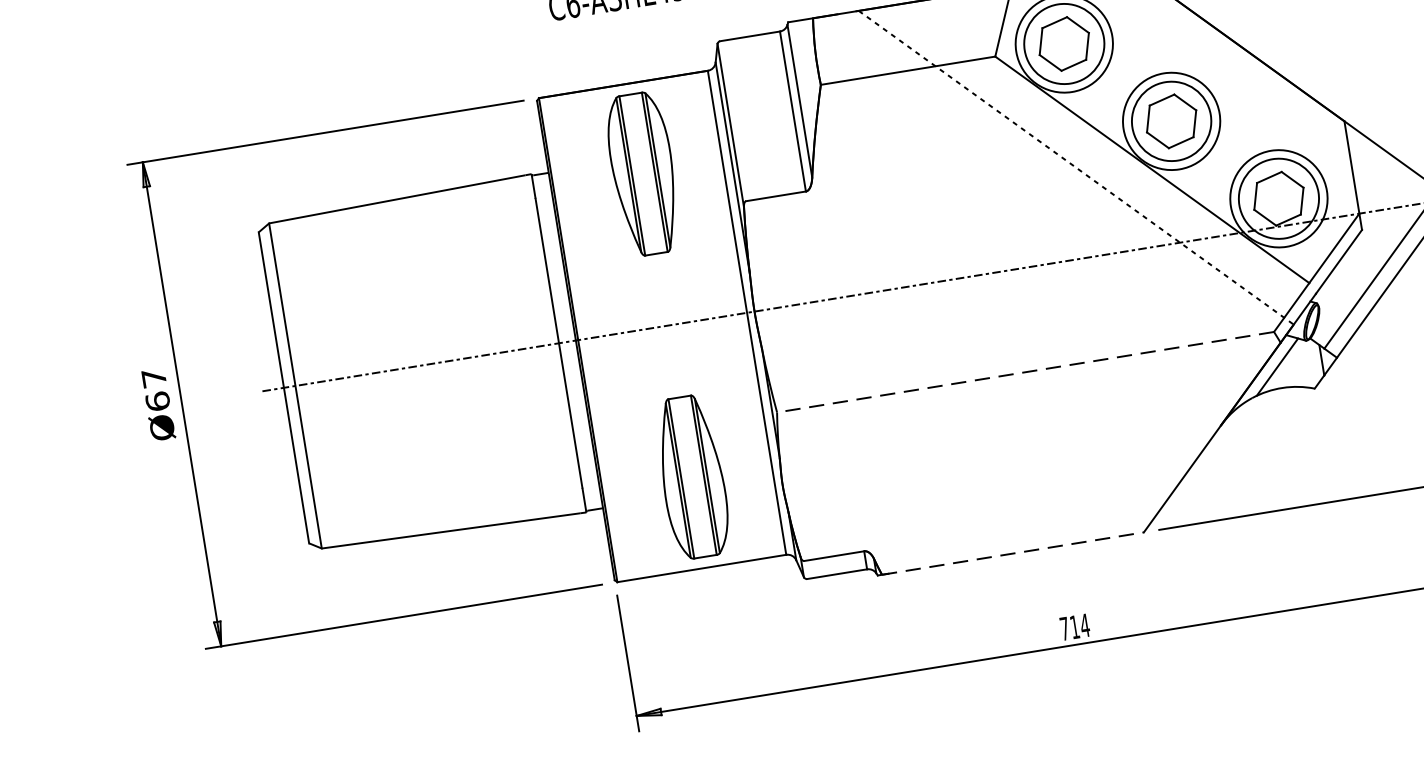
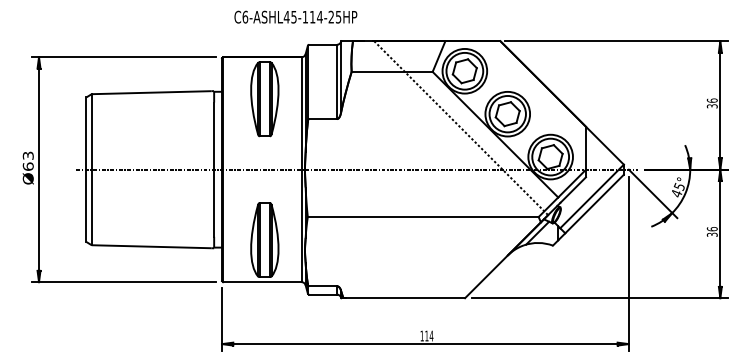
line: (1024, 373) -> (422, 217), dashed -> solid
text: (152, 377) -> (27, 155), Ø67 -> Ø63
line: (1013, 554) -> (404, 298), dashed -> solid
text: (1063, 627) -> (421, 335), 714 -> 114

